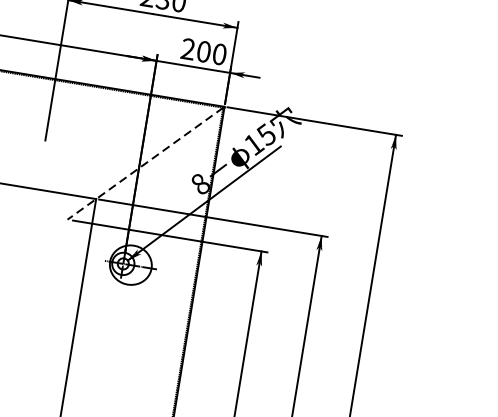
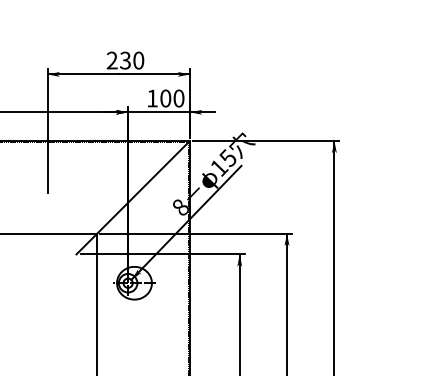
text: (188, 49) -> (152, 98), 200 -> 100
line: (144, 164) -> (132, 198), dashed -> solid

